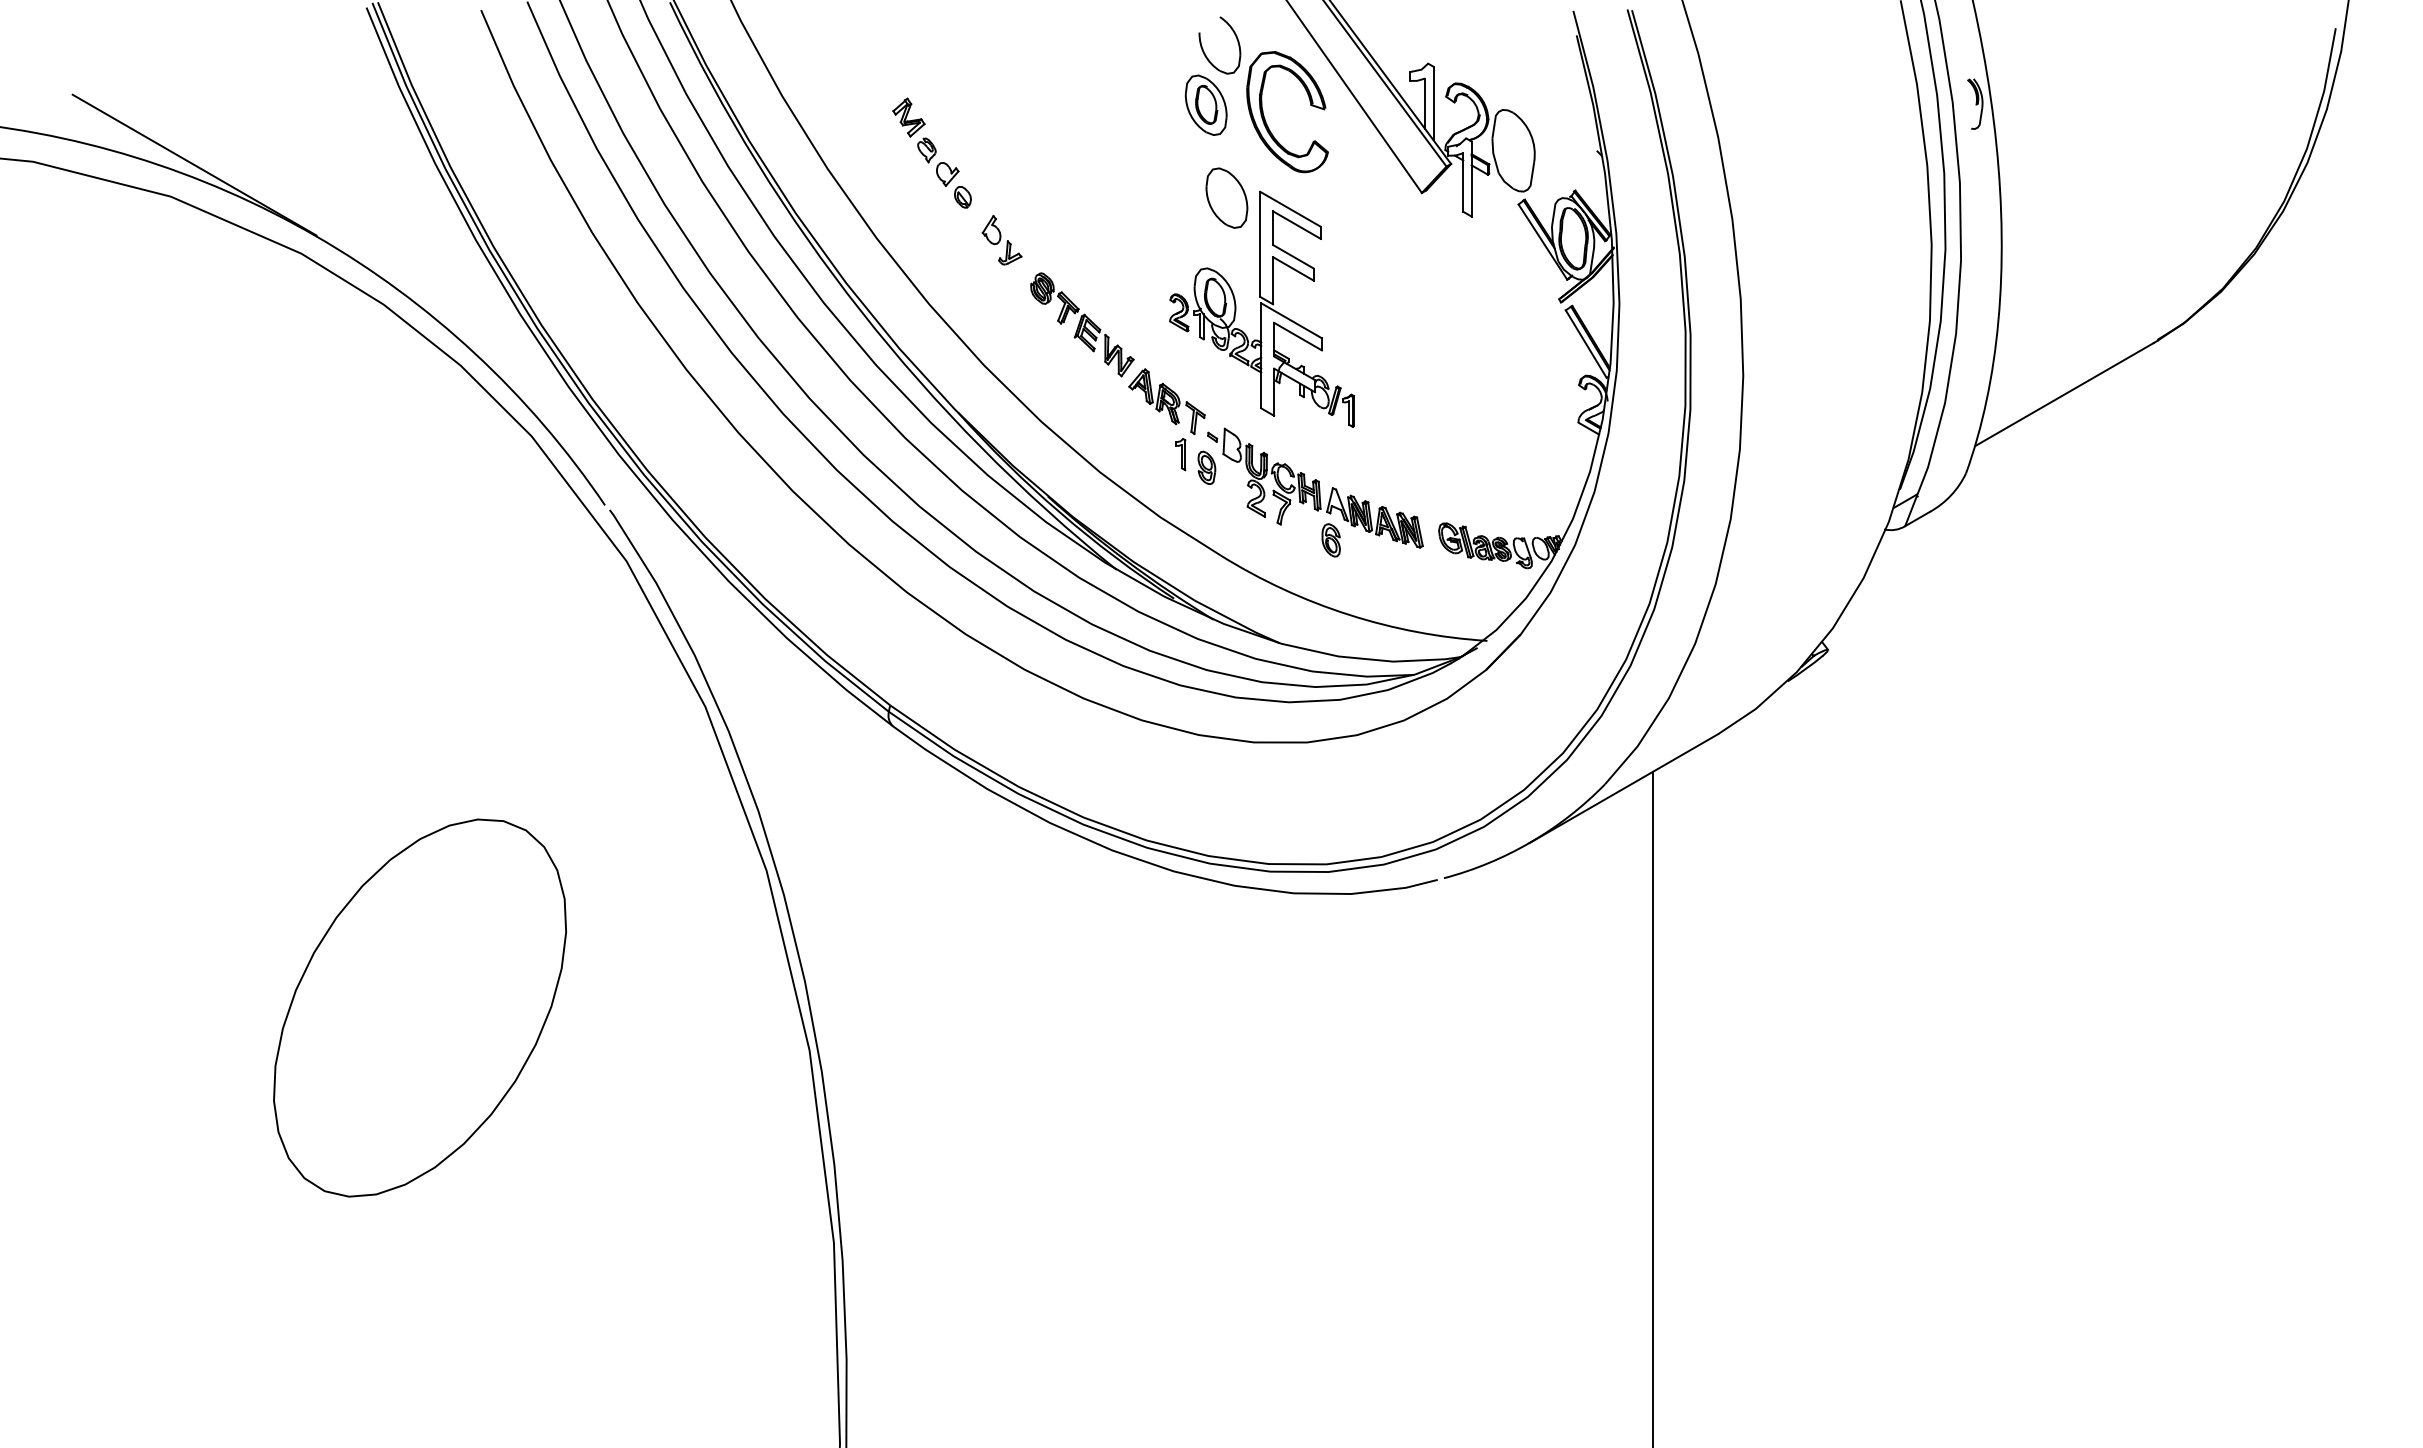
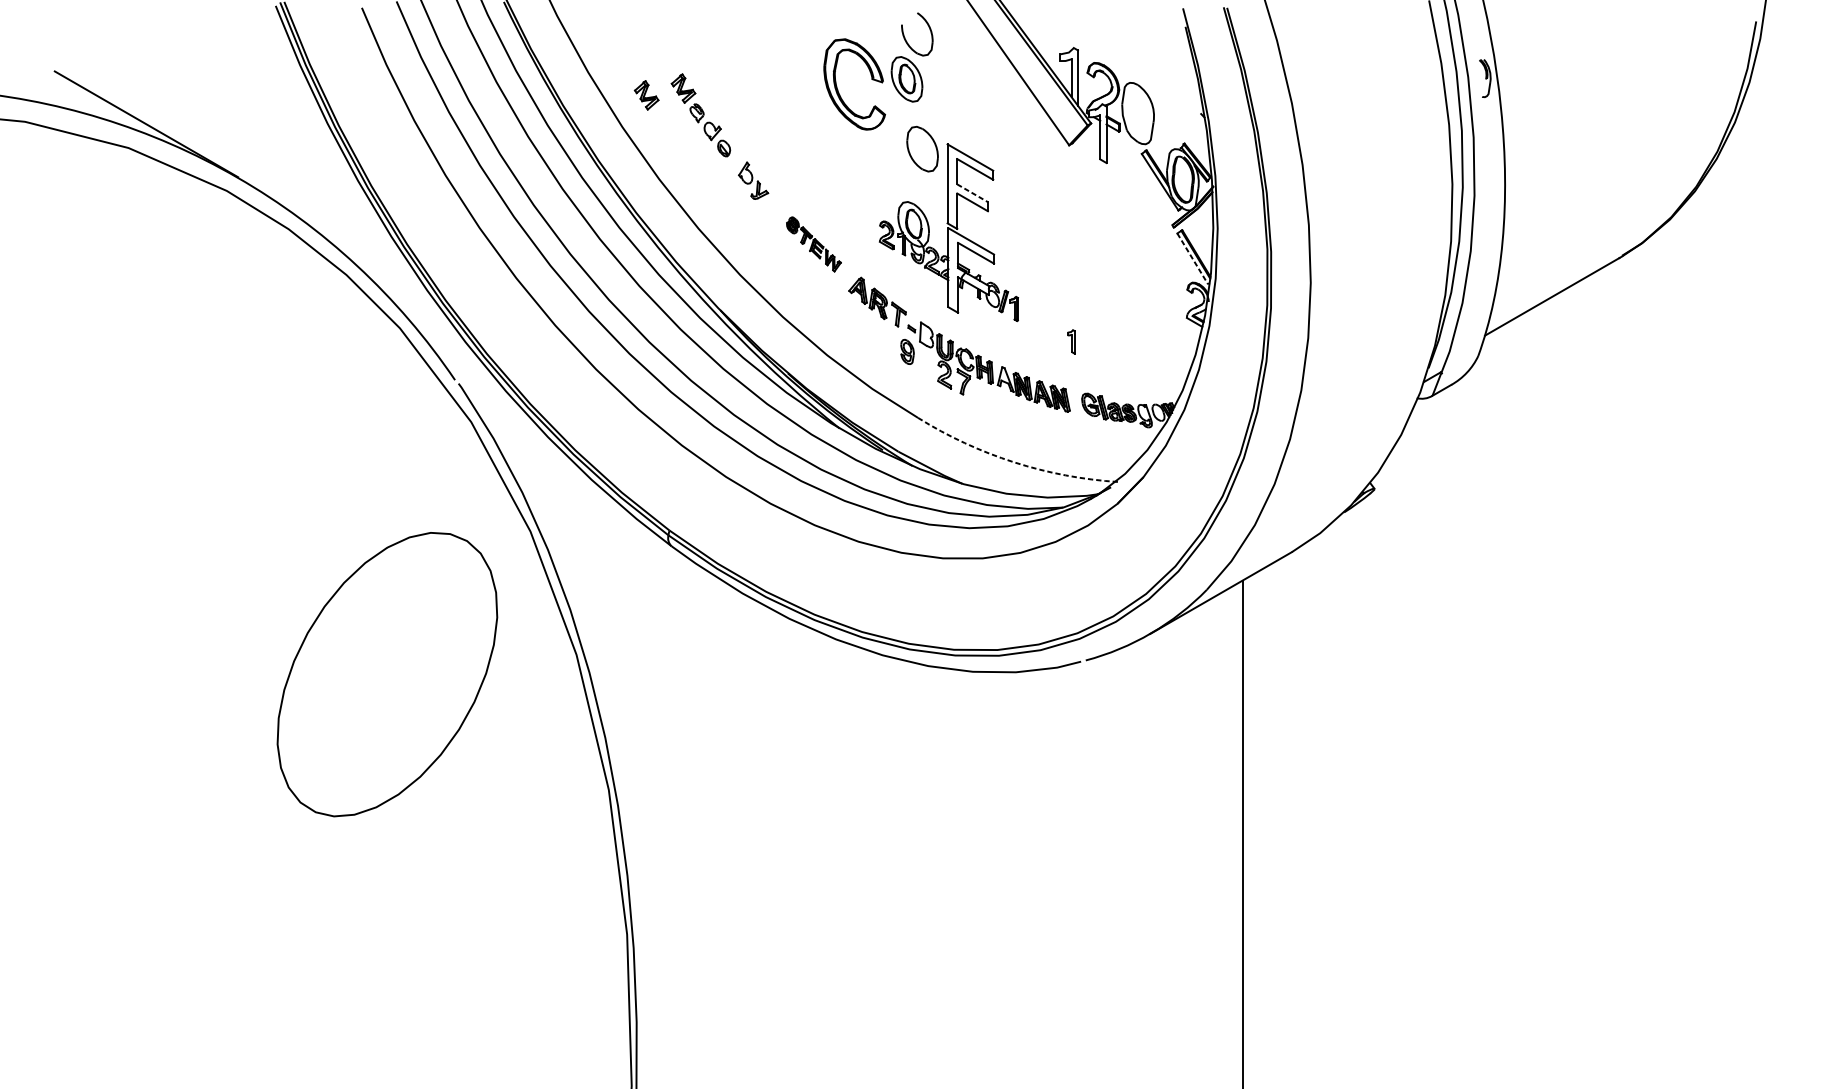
part: (1265, 118) -> (838, 89), moved
part: (859, 126) -> (646, 95), added
line: (1293, 256) -> (972, 193), solid -> dashed
part: (1082, 324) -> (814, 244), size x0.7
line: (1586, 344) -> (1192, 259), solid -> dashed
part: (1180, 454) -> (1071, 341), moved
part: (1330, 540) -> (1000, 406), removed
arc: (1348, 614) -> (1013, 462), solid -> dashed
part: (419, 1007) -> (386, 674), moved

